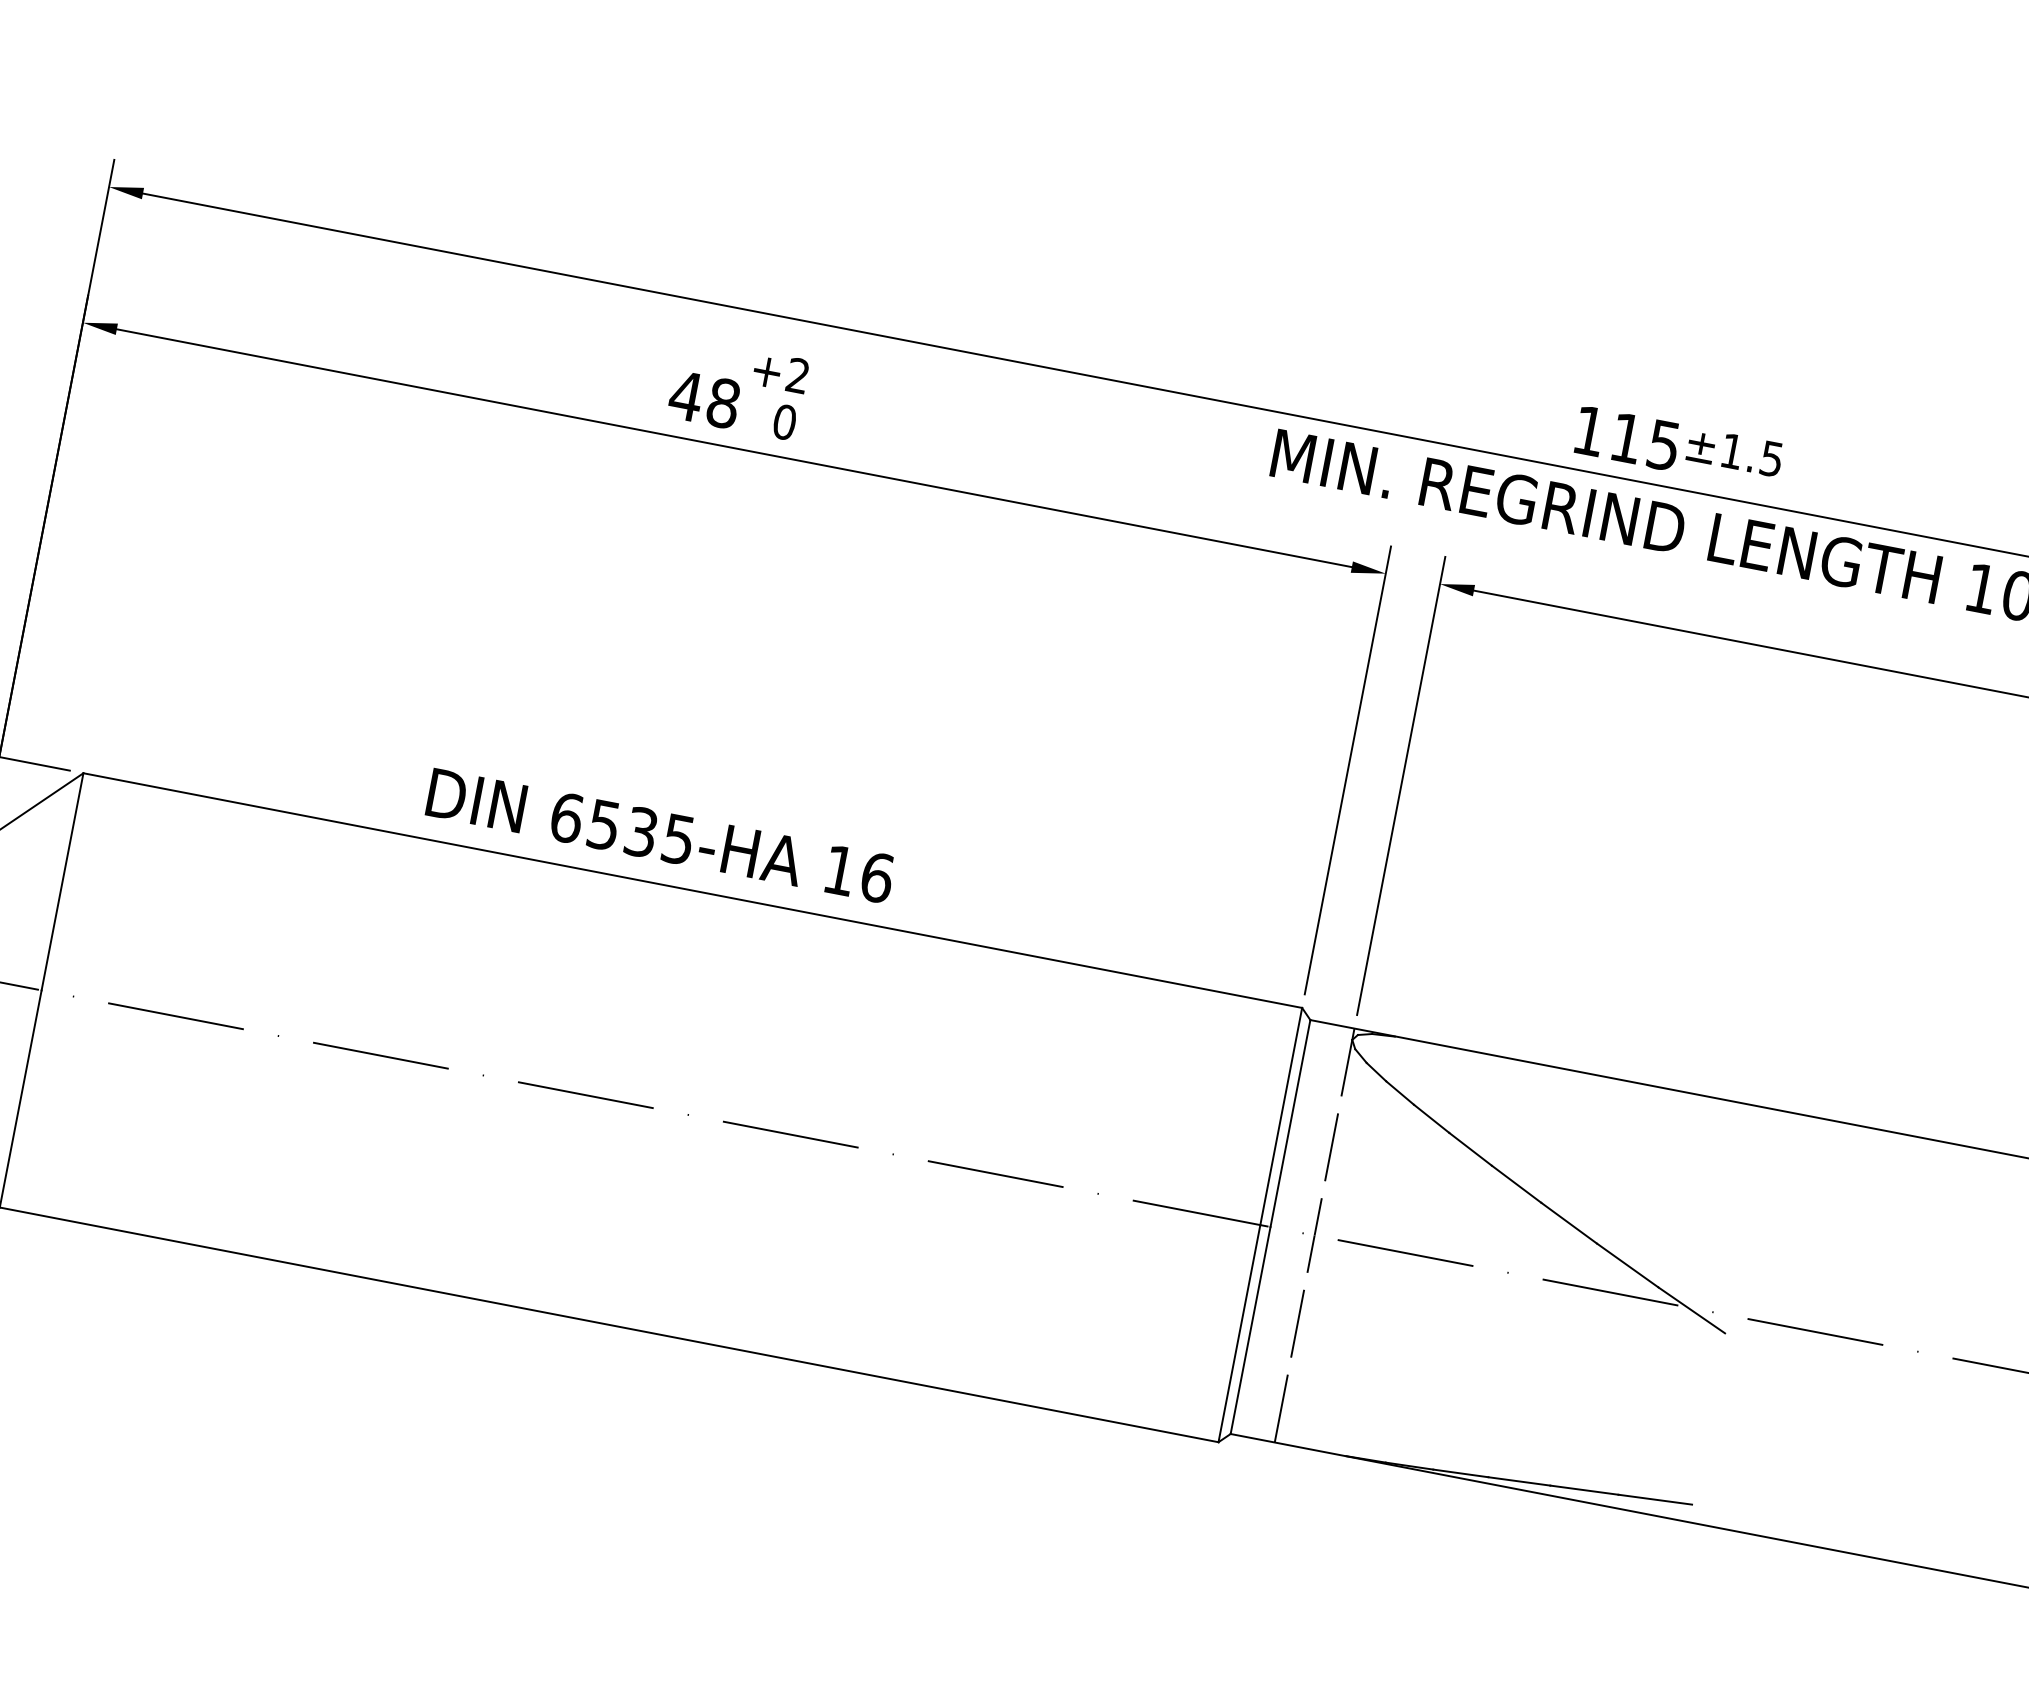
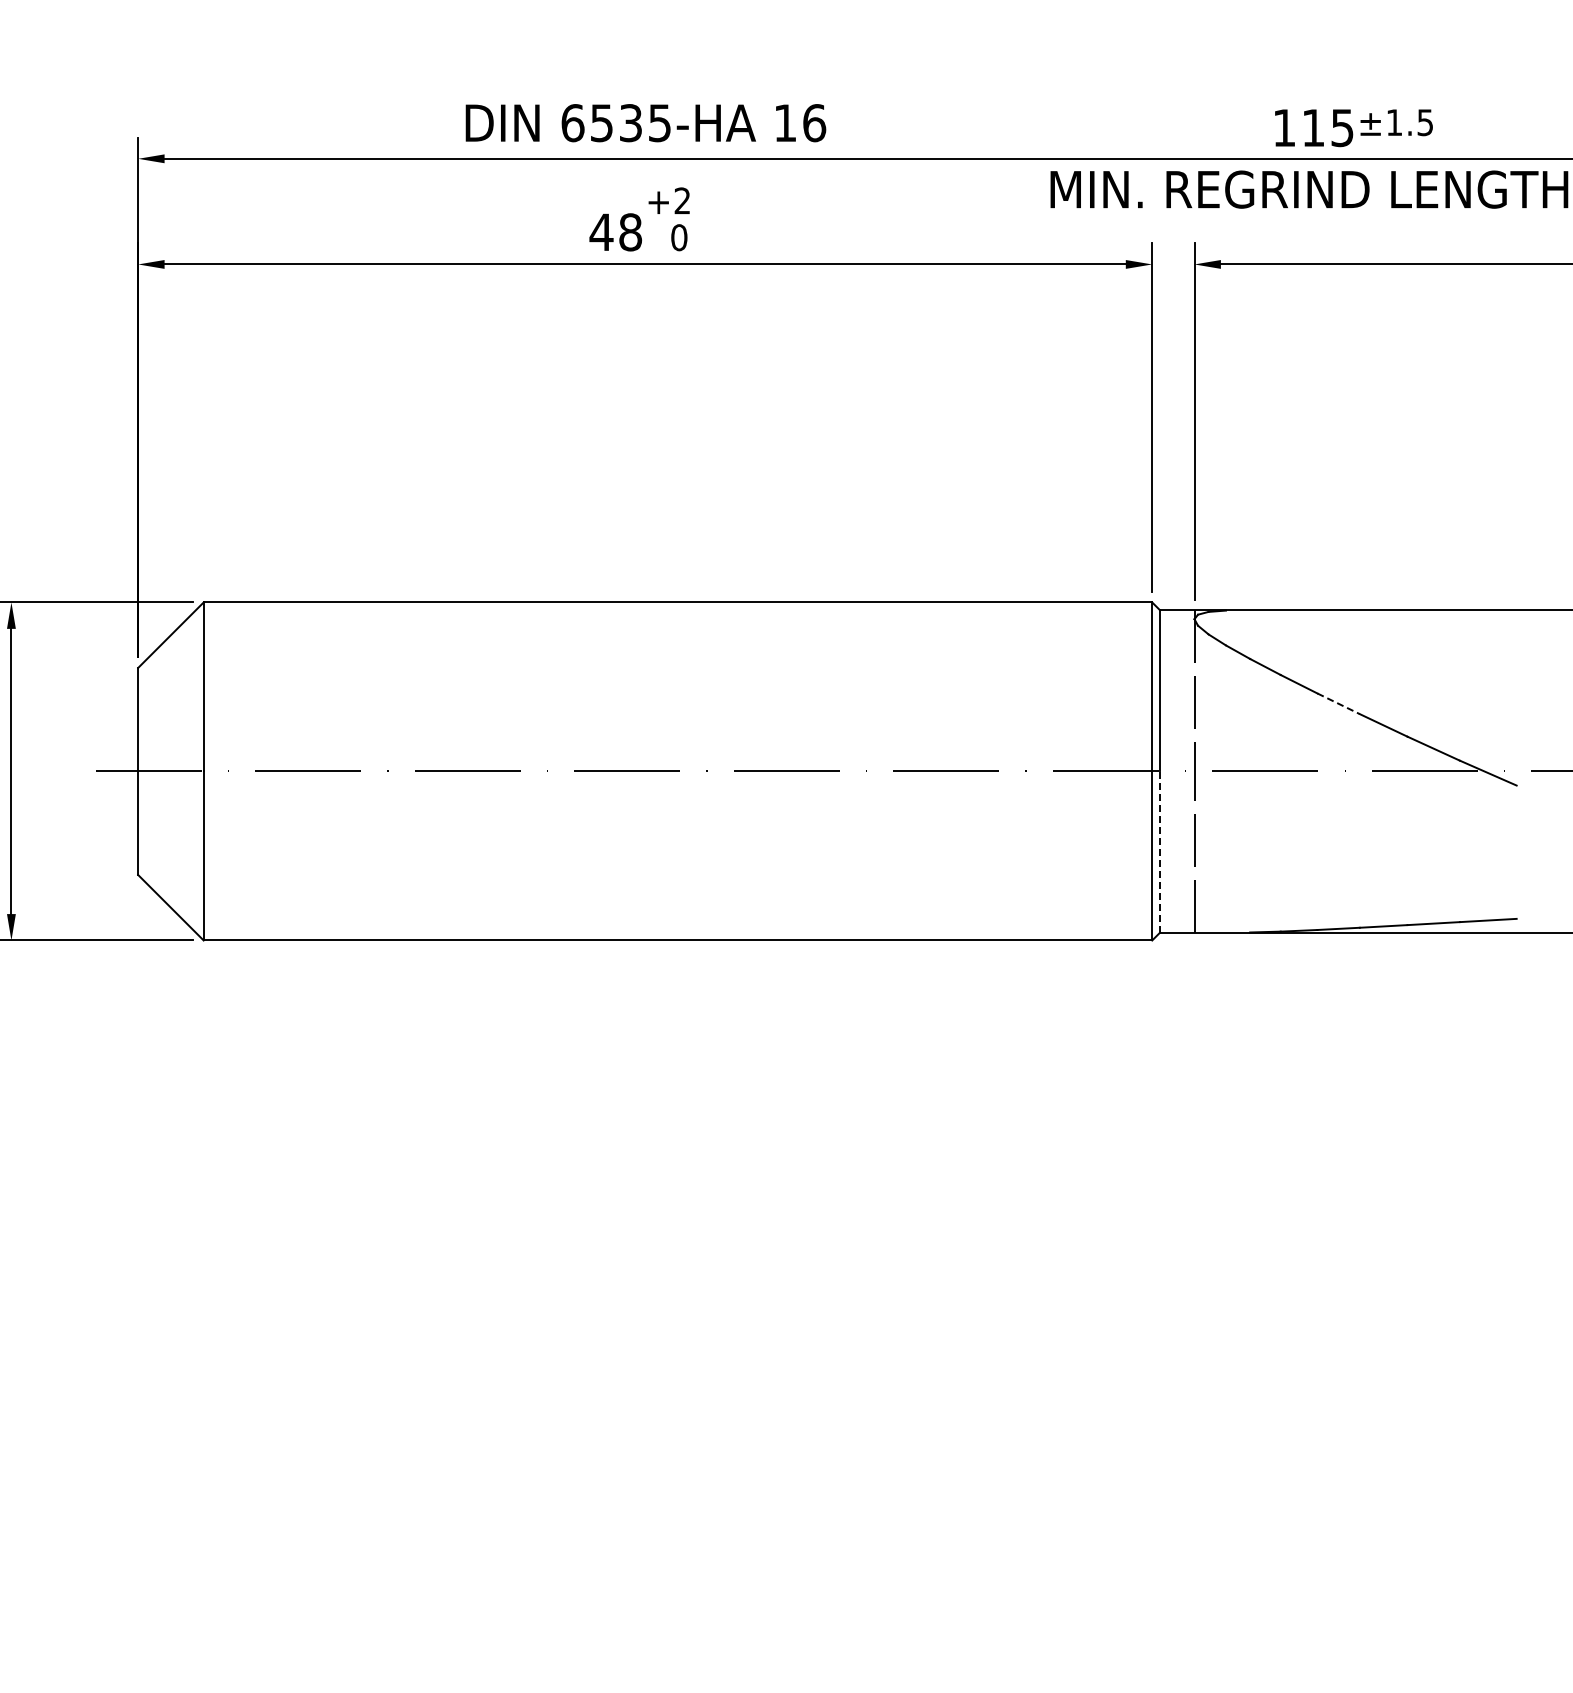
text: (659, 836) -> (645, 123), moved
line: (1516, 1183) -> (1338, 703), solid -> dashed
line: (1250, 1331) -> (1160, 852), solid -> dashed

